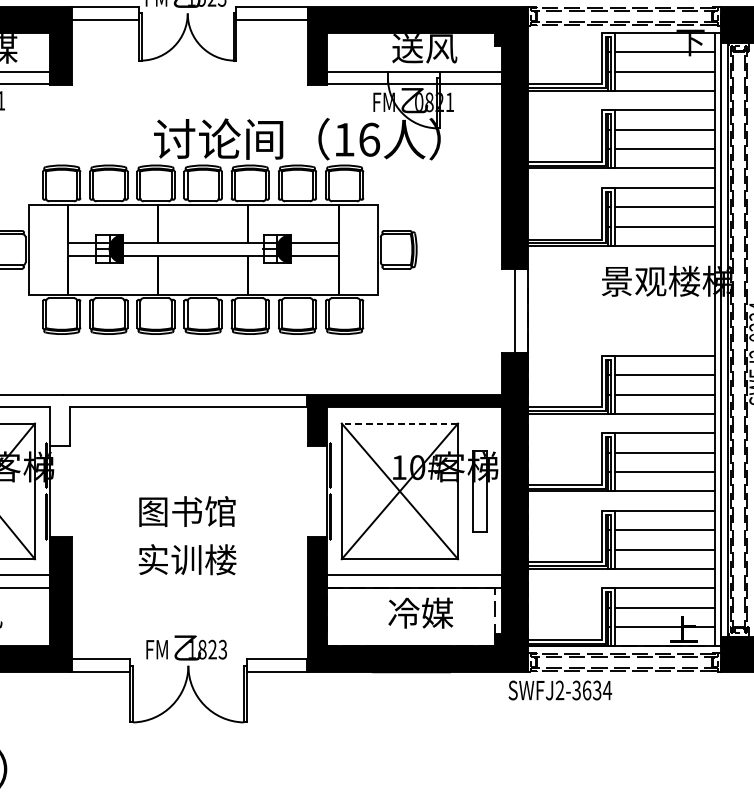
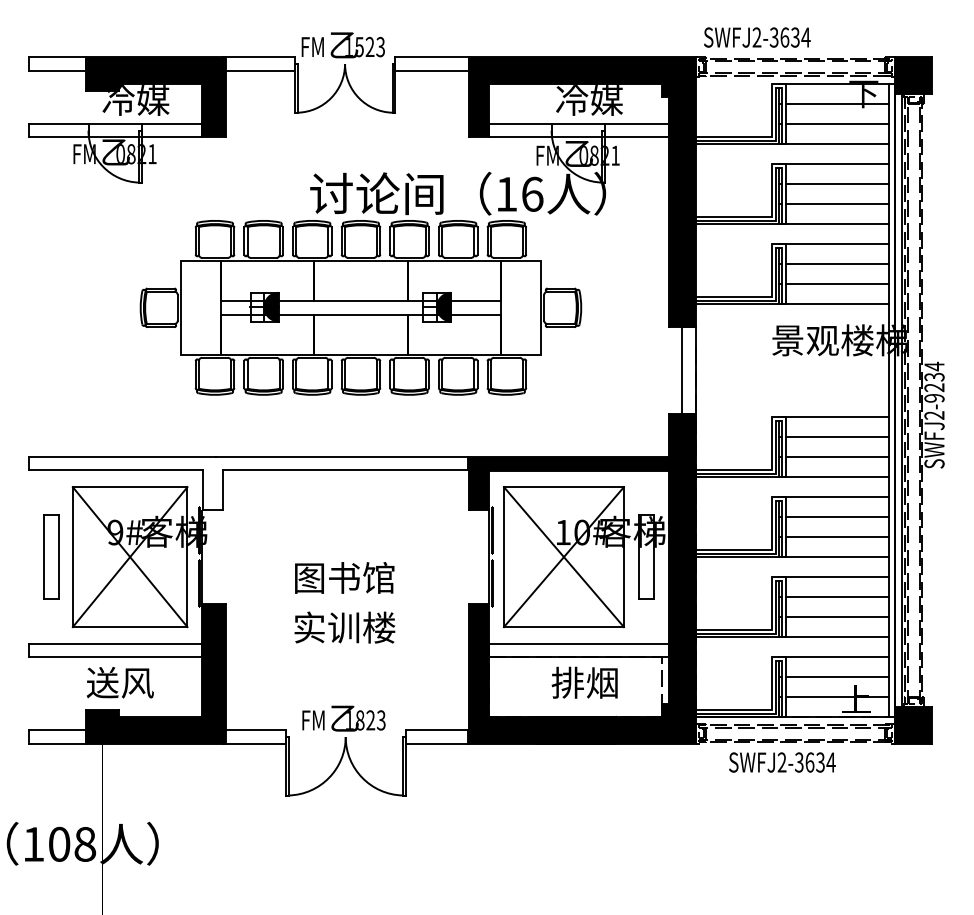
text: (424, 48) -> (589, 100), 送风 -> 冷媒
line: (399, 423) -> (563, 487), dashed -> solid
text: (419, 612) -> (584, 682), 冷媒 -> 排烟
text: (560, 690) -> (782, 762), moved

